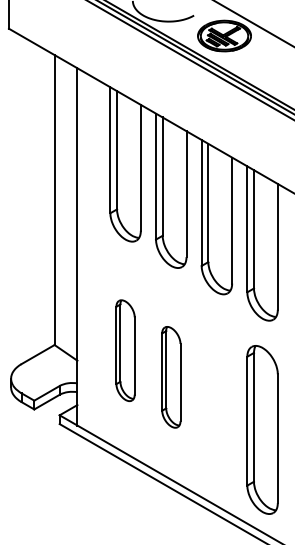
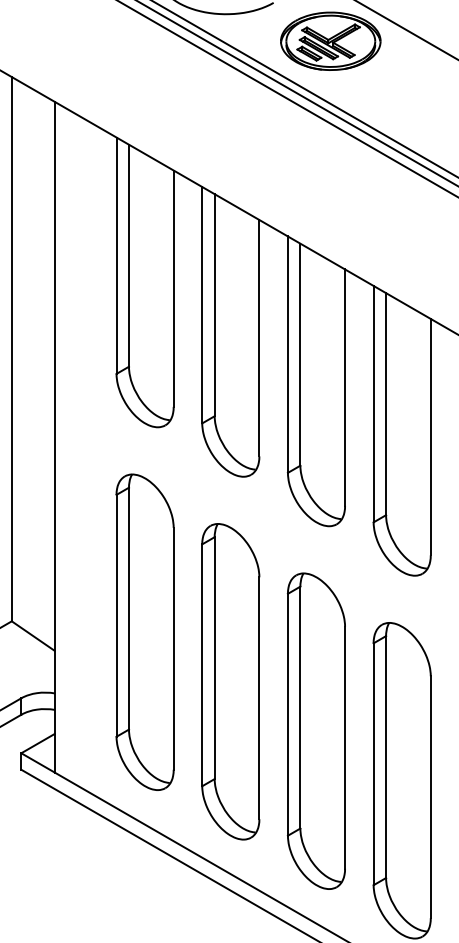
part: (125, 350) -> (144, 631), size x1.67
part: (171, 377) -> (231, 682), size x1.67
part: (216, 403) -> (315, 731), added

